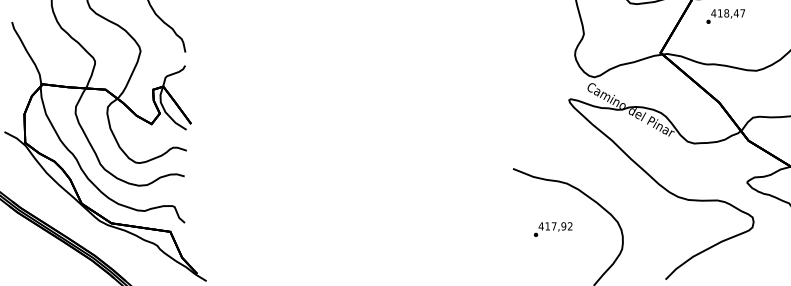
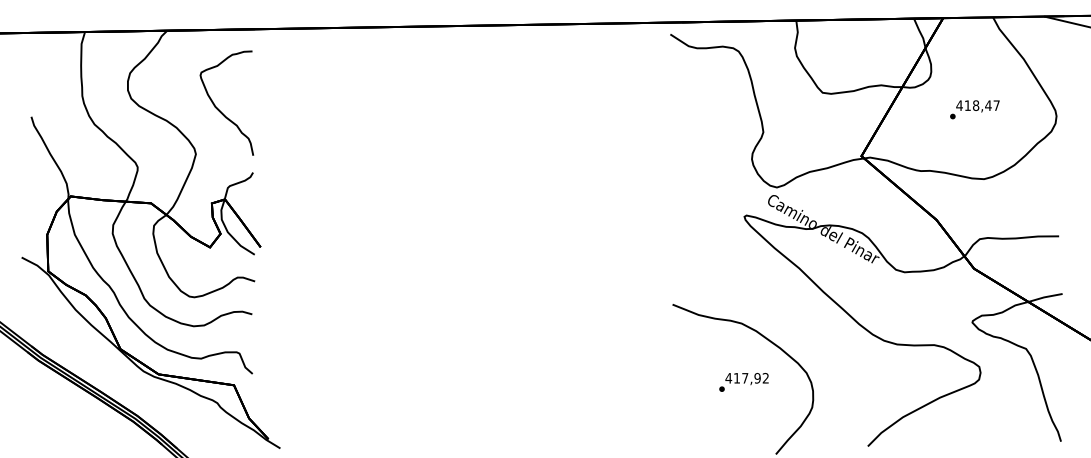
text: (725, 16) -> (974, 109), moved
text: (552, 229) -> (743, 382), moved

